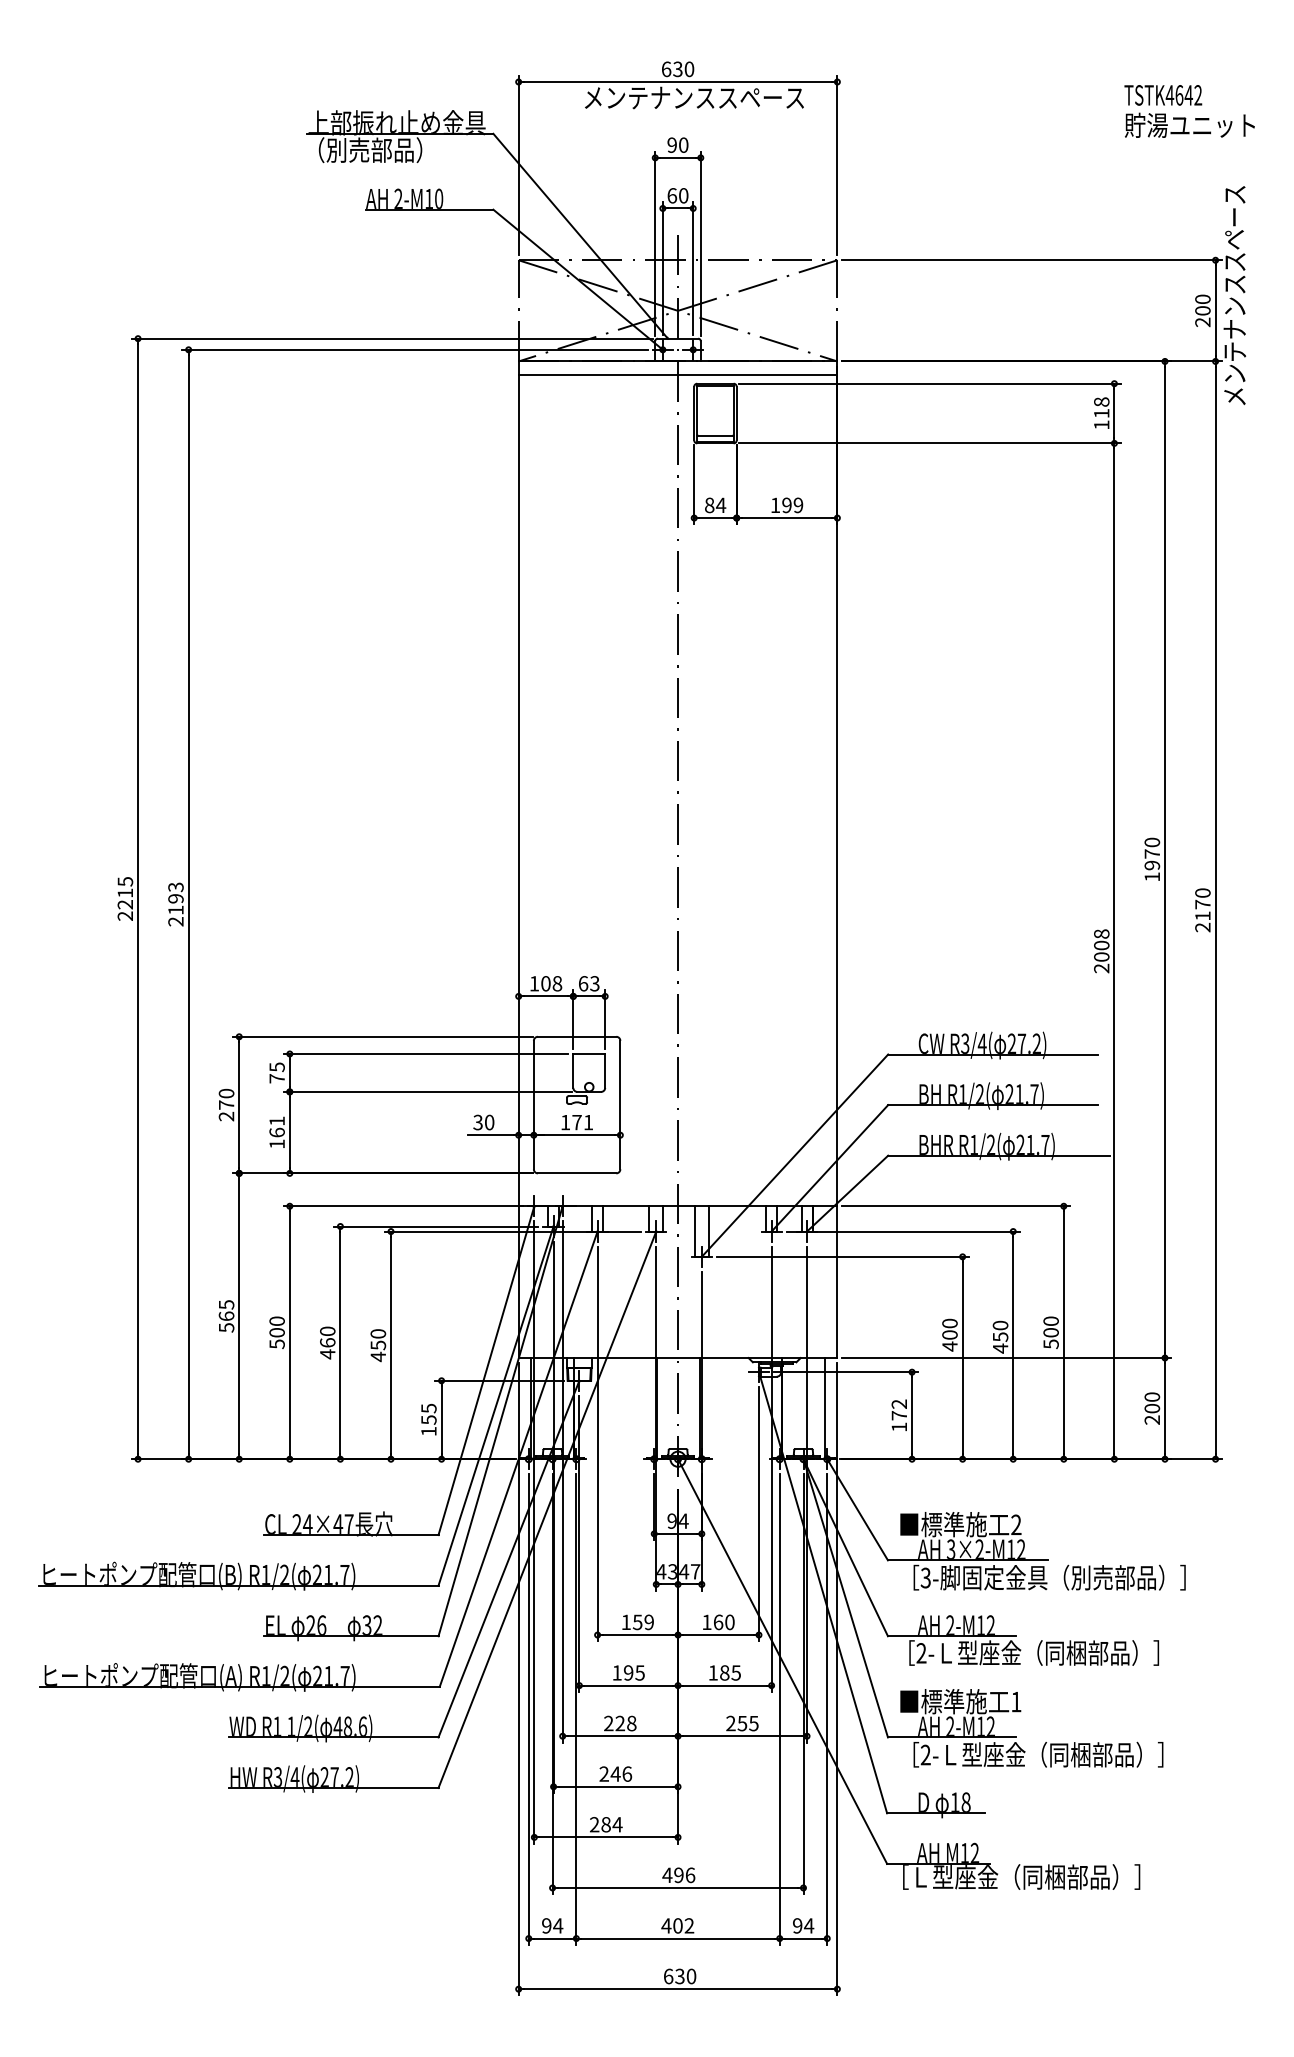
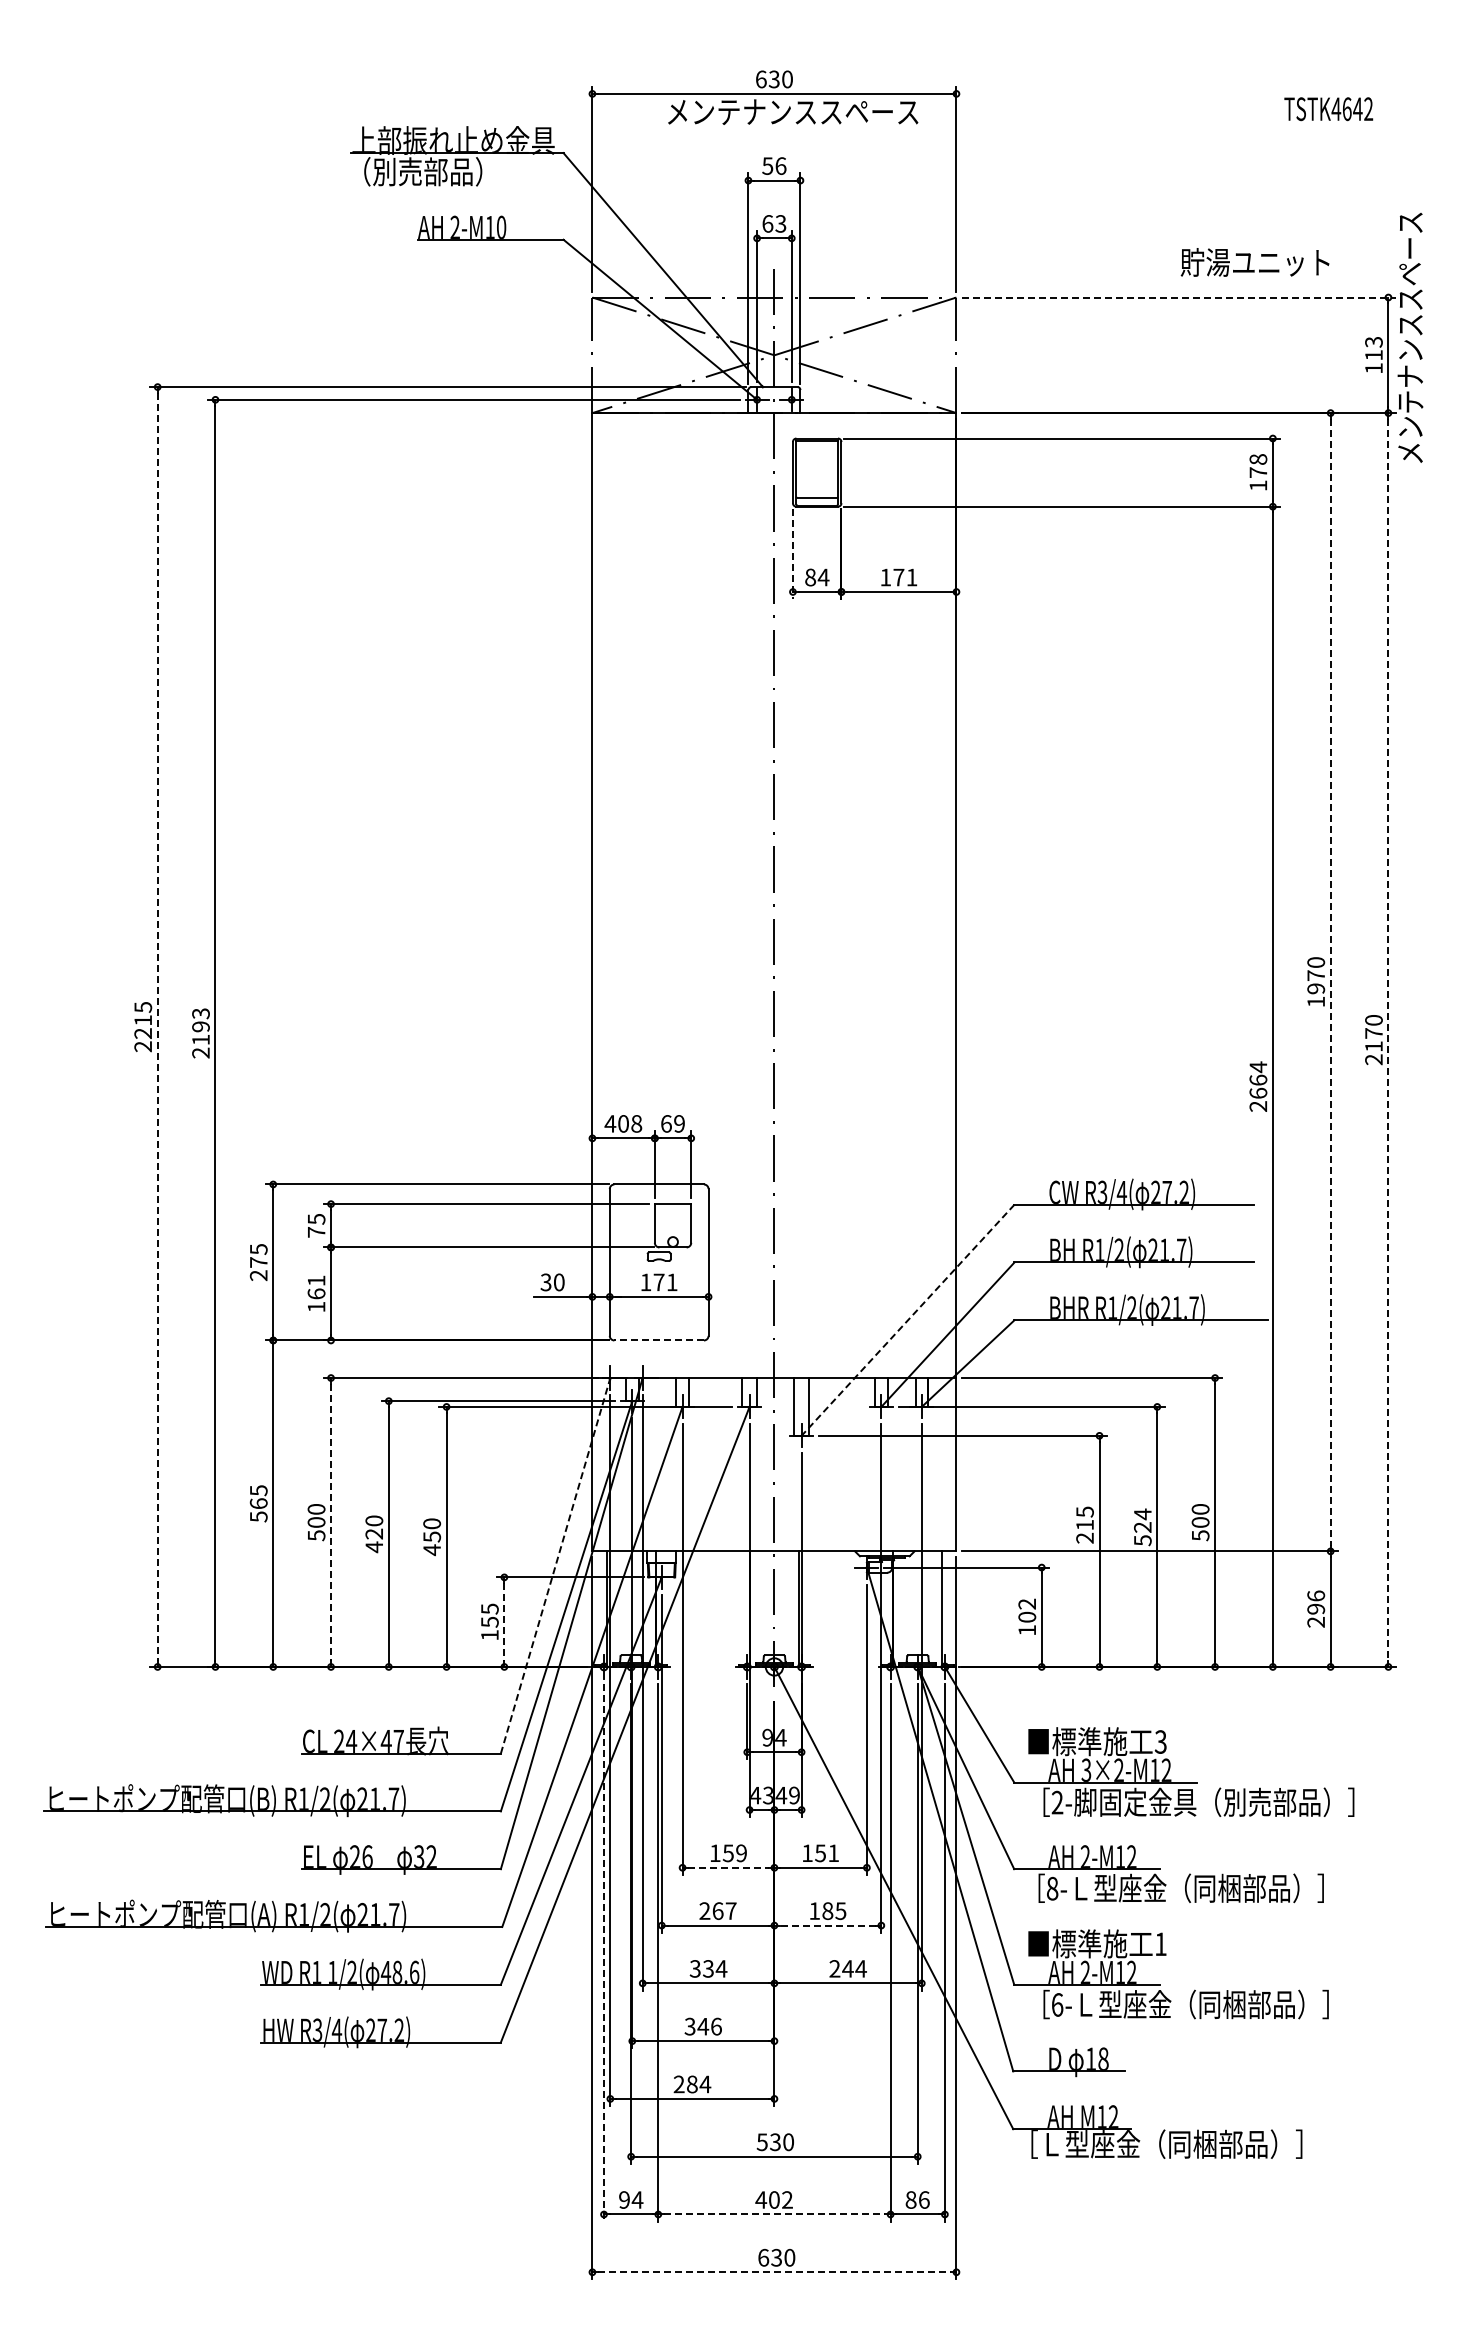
text: (1189, 125) -> (1254, 262), moved
text: (678, 144) -> (774, 165), 90 -> 56
text: (683, 195) -> (780, 223), 60 -> 63
line: (1031, 260) -> (1178, 297), solid -> dashed
text: (1202, 310) -> (1373, 354), 200 -> 113
line: (678, 374) -> (774, 428), removed
text: (1101, 413) -> (1258, 472), 118 -> 178
line: (693, 485) -> (792, 554), solid -> dashed
text: (792, 505) -> (905, 577), 199 -> 171
line: (1164, 859) -> (1330, 982), solid -> dashed
line: (137, 899) -> (157, 1027), solid -> dashed
line: (1215, 910) -> (1388, 1040), solid -> dashed
text: (1101, 944) -> (1258, 1079), 2008 -> 2664
text: (534, 983) -> (610, 1123), 108 -> 408
text: (594, 983) -> (679, 1123), 63 -> 69
text: (226, 1093) -> (258, 1249), 270 -> 275
line: (794, 1155) -> (907, 1320), solid -> dashed
line: (577, 1173) -> (659, 1340), solid -> dashed
line: (290, 1332) -> (331, 1522), solid -> dashed
text: (949, 1335) -> (1084, 1525), 400 -> 215
text: (1000, 1337) -> (1142, 1527), 450 -> 524
text: (327, 1342) -> (374, 1533), 460 -> 420
line: (486, 1370) -> (555, 1565), solid -> dashed
text: (1152, 1402) -> (1316, 1602), 200 -> 296
text: (899, 1415) -> (1027, 1616), 172 -> 102
line: (441, 1420) -> (504, 1622), solid -> dashed
text: (1016, 1524) -> (1160, 1741), 2 -> 3
text: (695, 1571) -> (794, 1795), 47 -> 49
text: (925, 1577) -> (1057, 1802), 3- -> 2-
text: (724, 1622) -> (827, 1853), 160 -> 151
line: (638, 1634) -> (729, 1867), solid -> dashed
text: (921, 1653) -> (1052, 1888), 2- -> 8-
text: (628, 1673) -> (717, 1911), 195 -> 267
line: (724, 1685) -> (827, 1925), solid -> dashed
line: (528, 1710) -> (603, 1953), solid -> dashed
text: (620, 1723) -> (708, 1968), 228 -> 334
text: (748, 1723) -> (854, 1968), 255 -> 244
text: (925, 1754) -> (1057, 2004), 2- -> 6-
text: (603, 1773) -> (689, 2026), 246 -> 346
text: (678, 1875) -> (775, 2142), 496 -> 530
text: (803, 1925) -> (917, 2199), 94 -> 86
line: (678, 1938) -> (774, 2214), solid -> dashed
line: (678, 1989) -> (774, 2272), solid -> dashed

